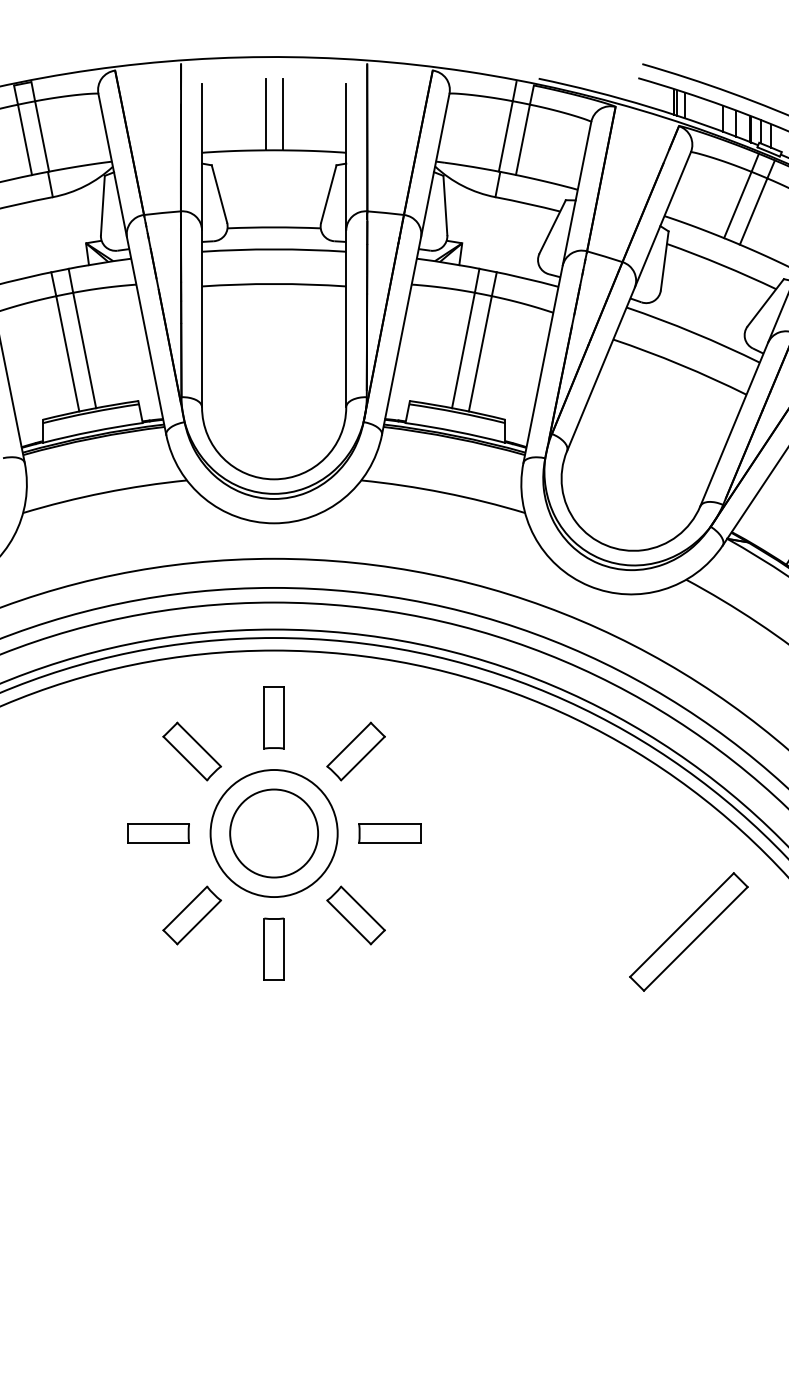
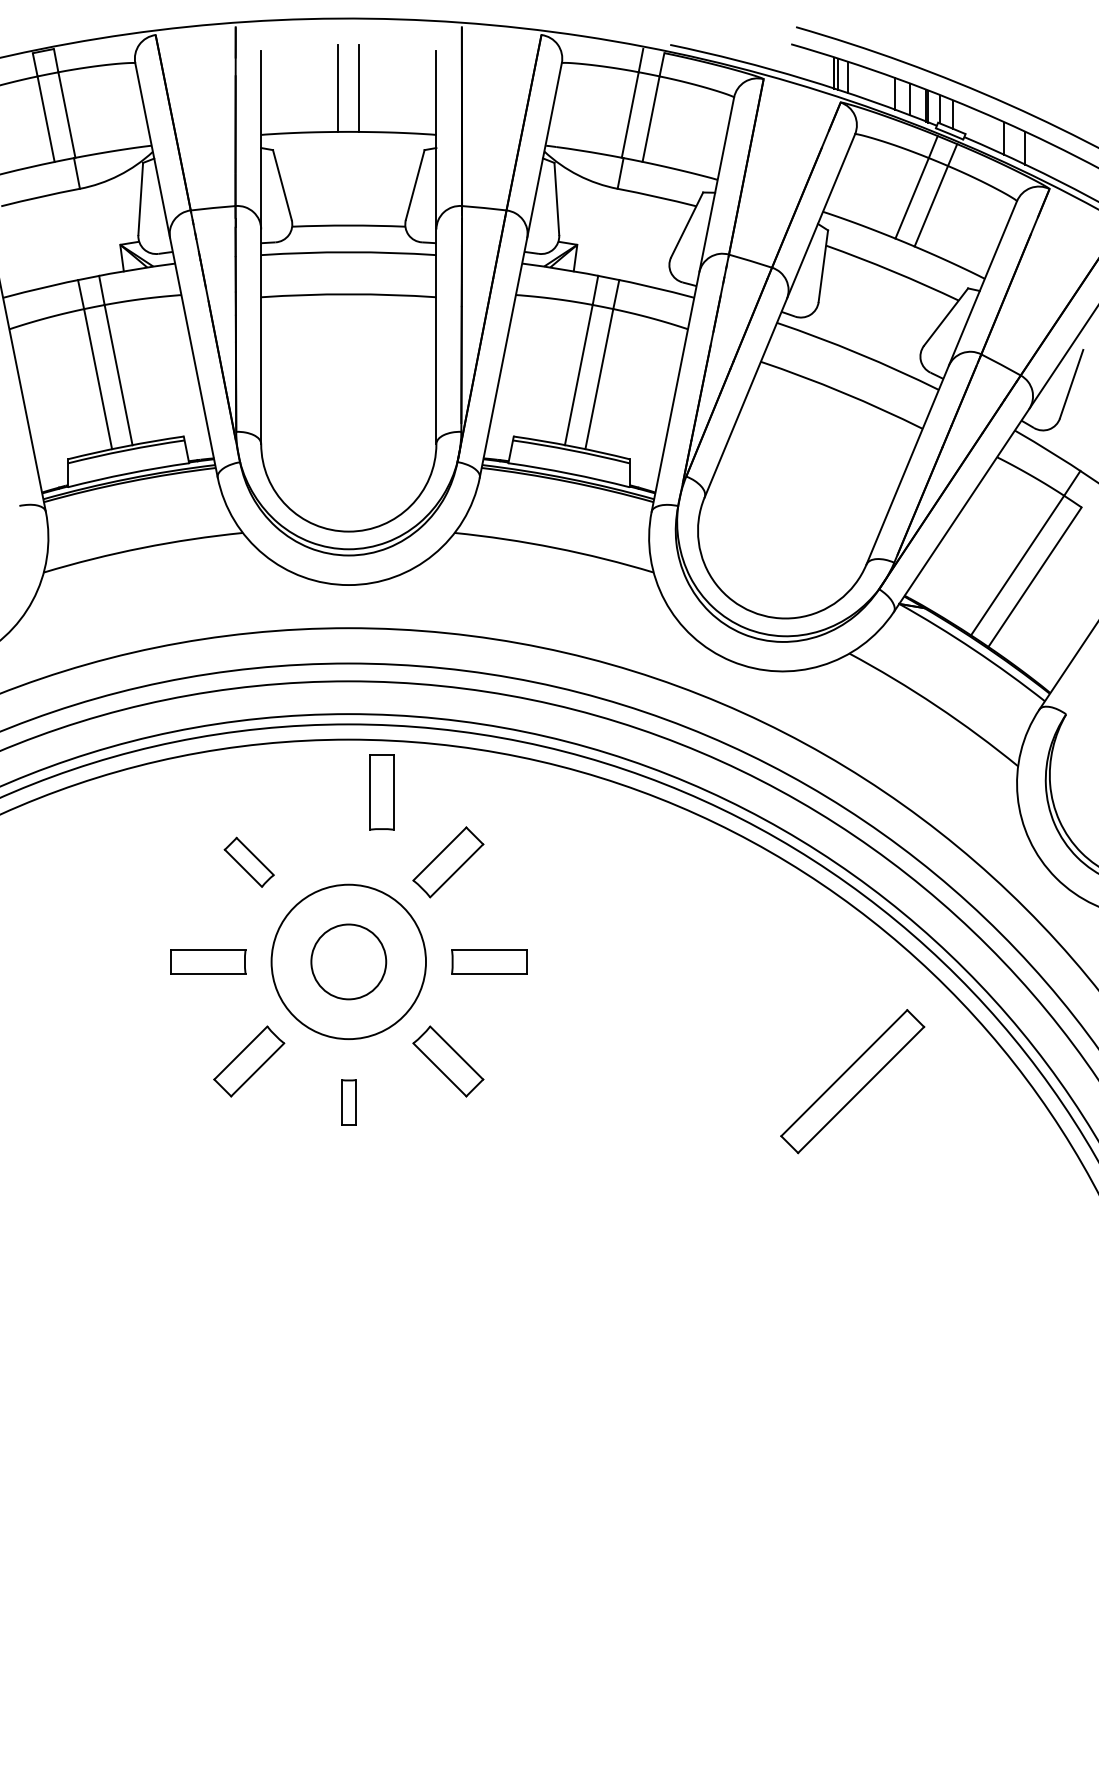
part: (273, 717) -> (381, 792), moved
part: (192, 751) -> (249, 862), size x0.7
circle: (273, 833) -> (348, 961), size x0.7
part: (273, 949) -> (348, 1102), size x0.6

